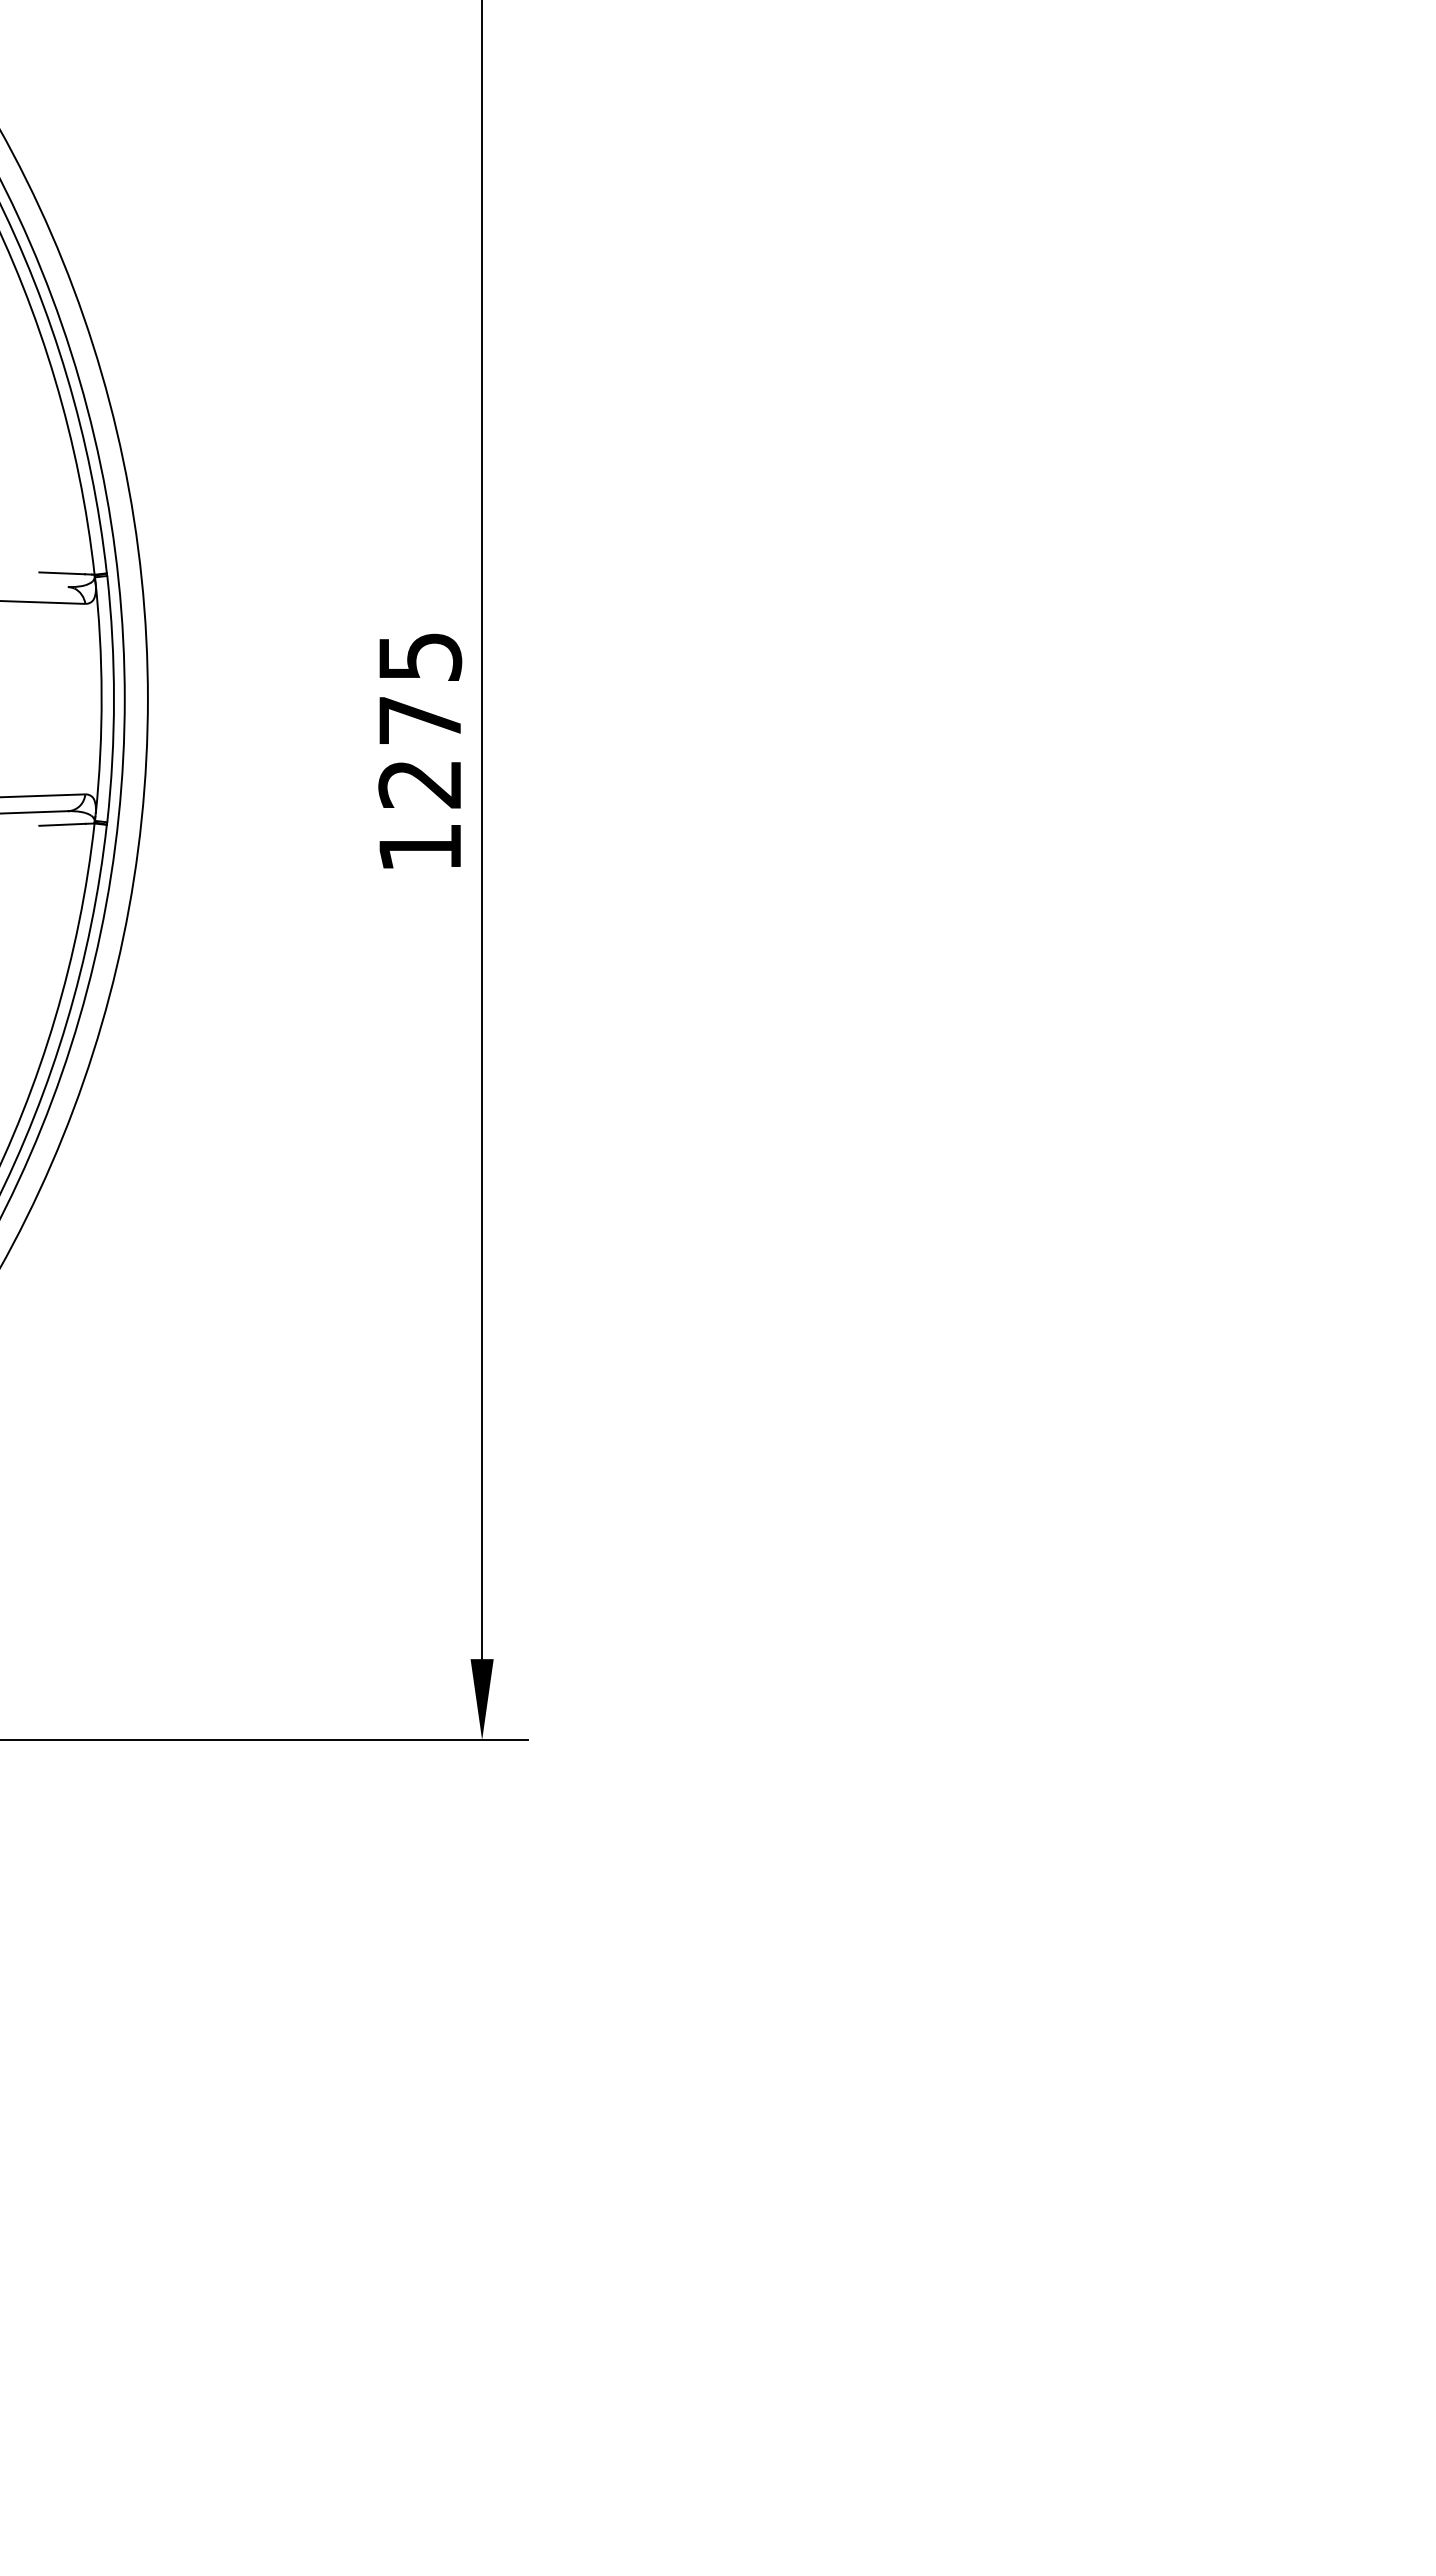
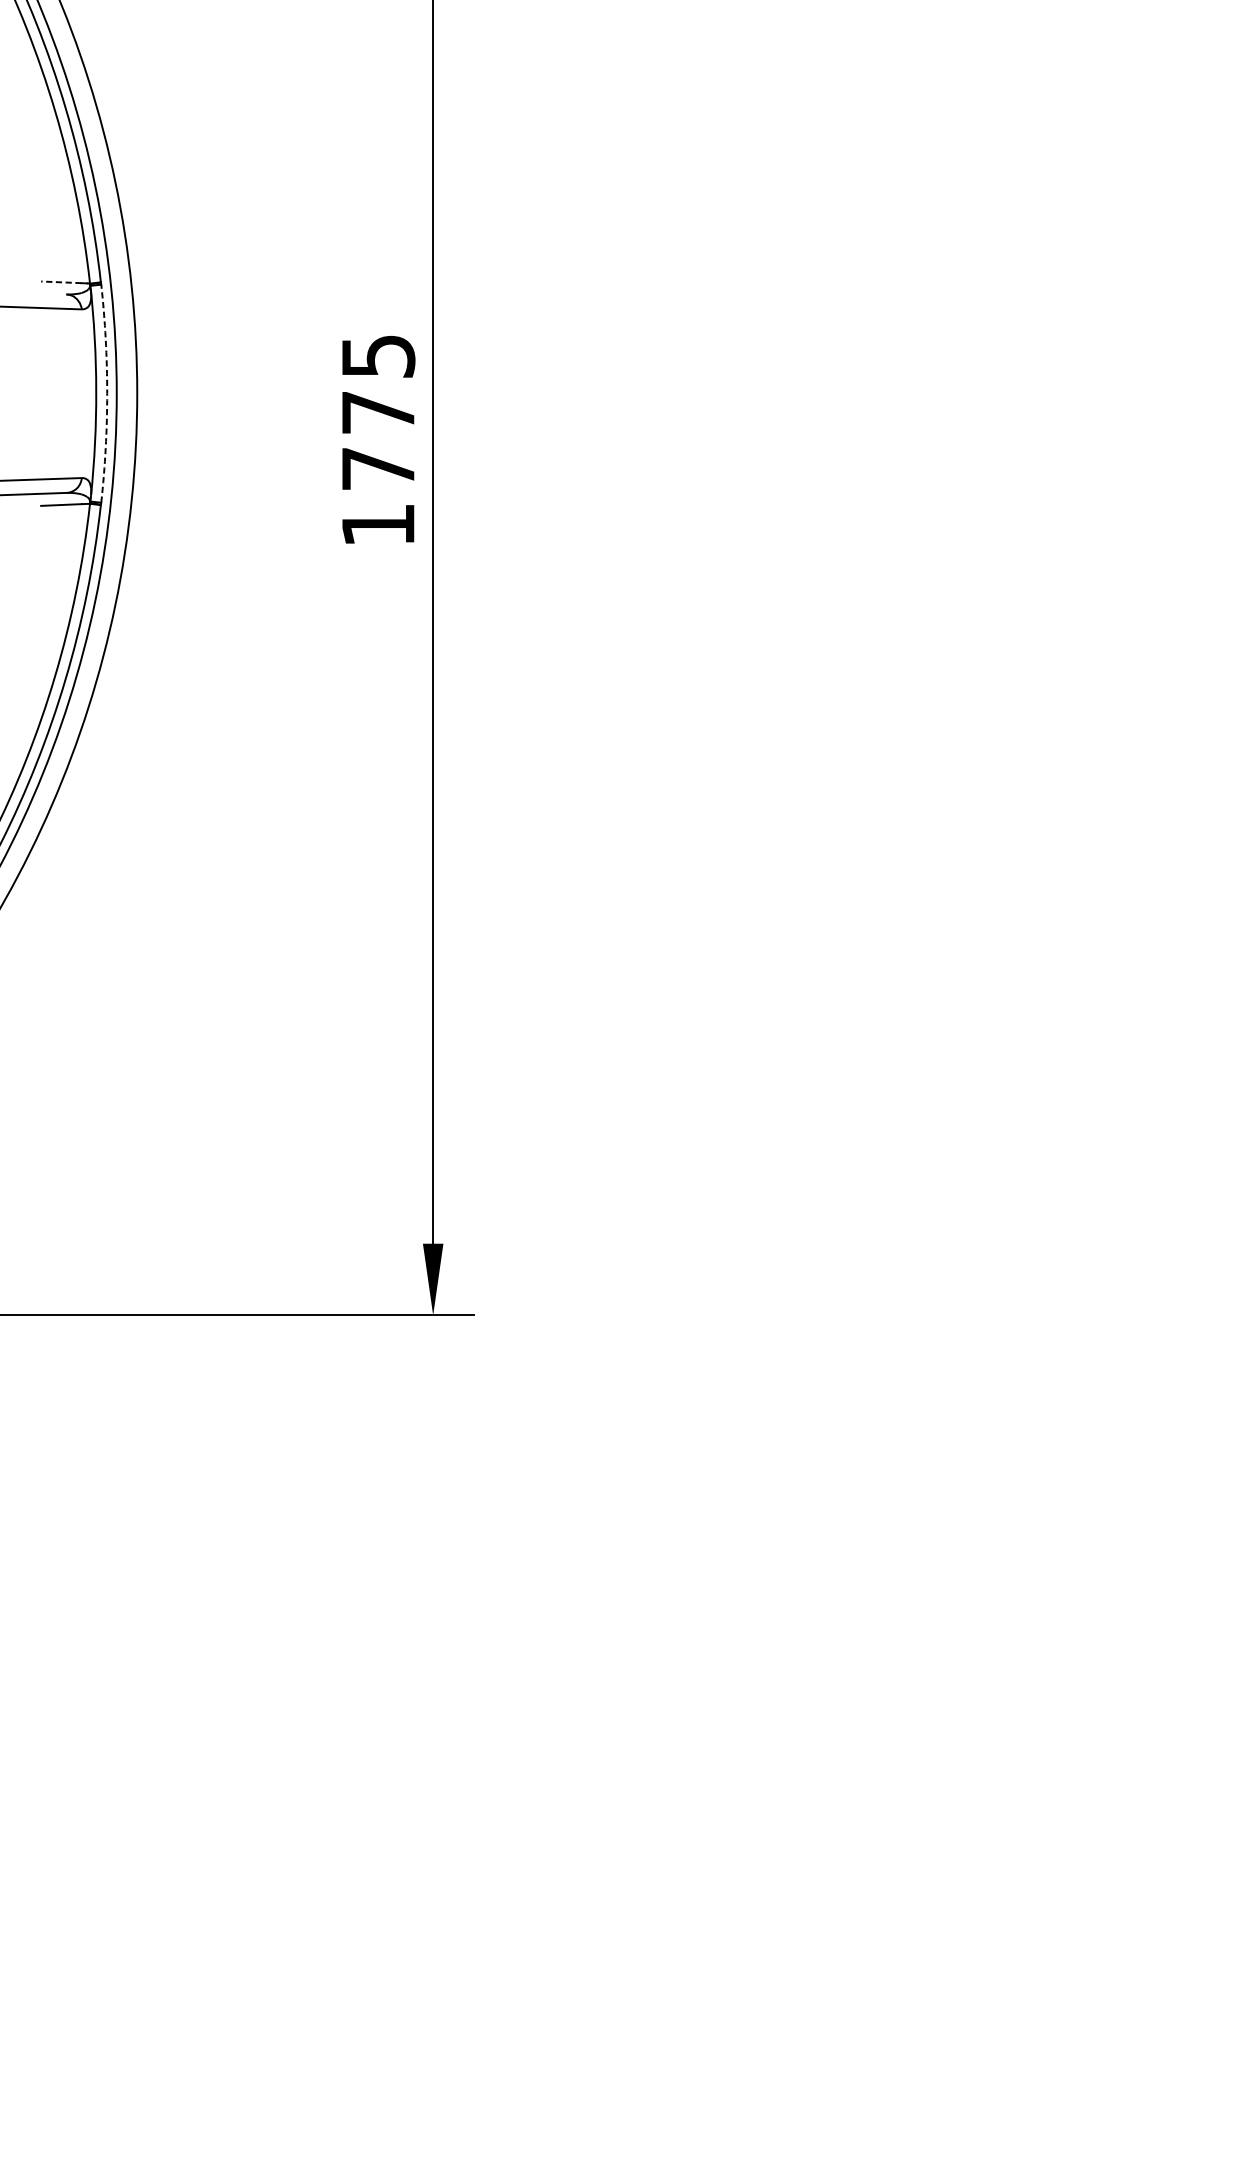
line: (62, 573) -> (61, 282), solid -> dashed
arc: (113, 699) -> (106, 394), solid -> dashed
text: (419, 784) -> (377, 469), 1275 -> 1775

